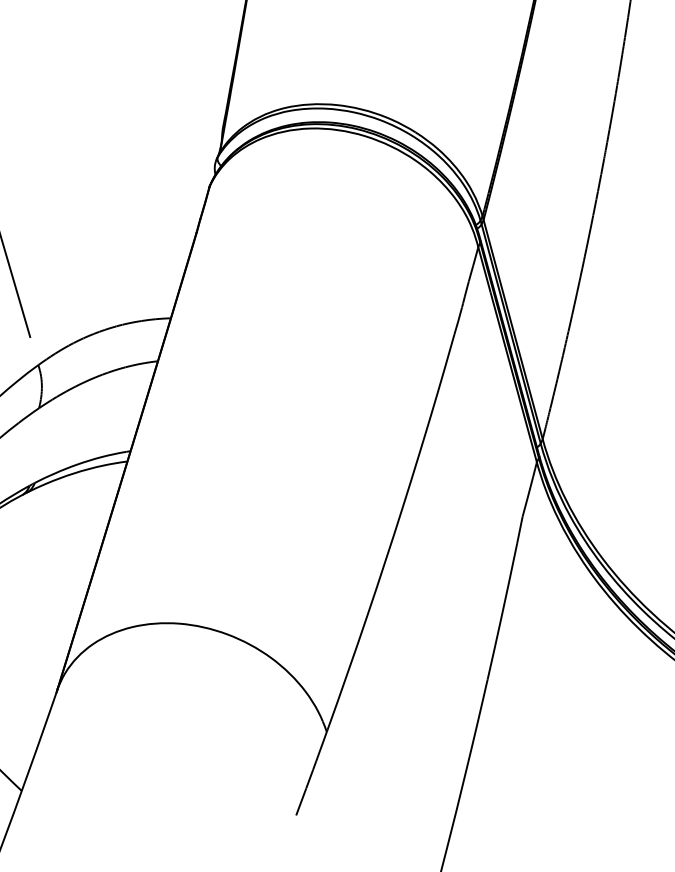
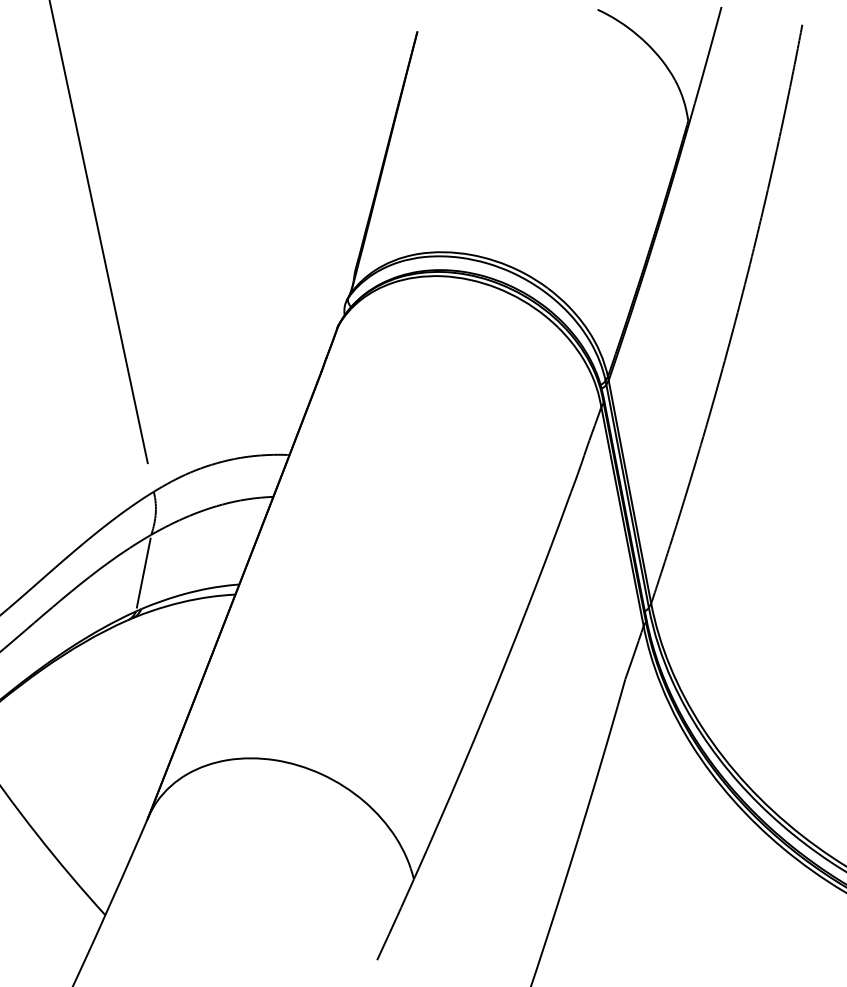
line: (34, 446) -> (143, 572), added

